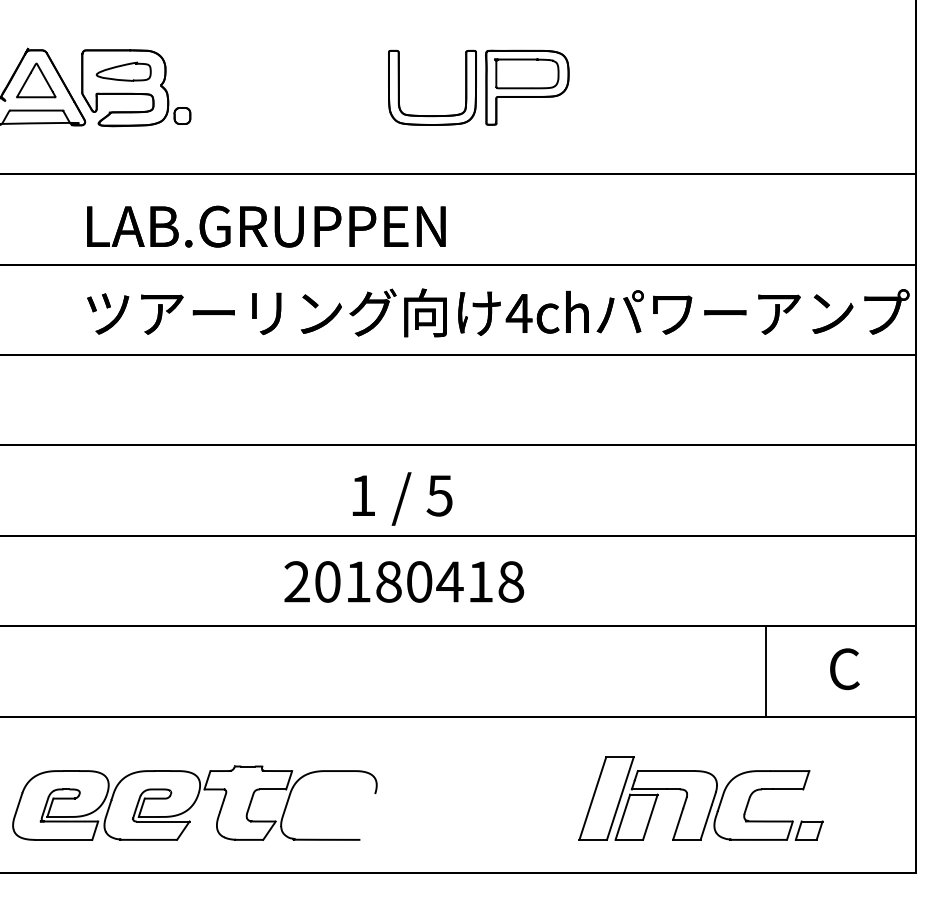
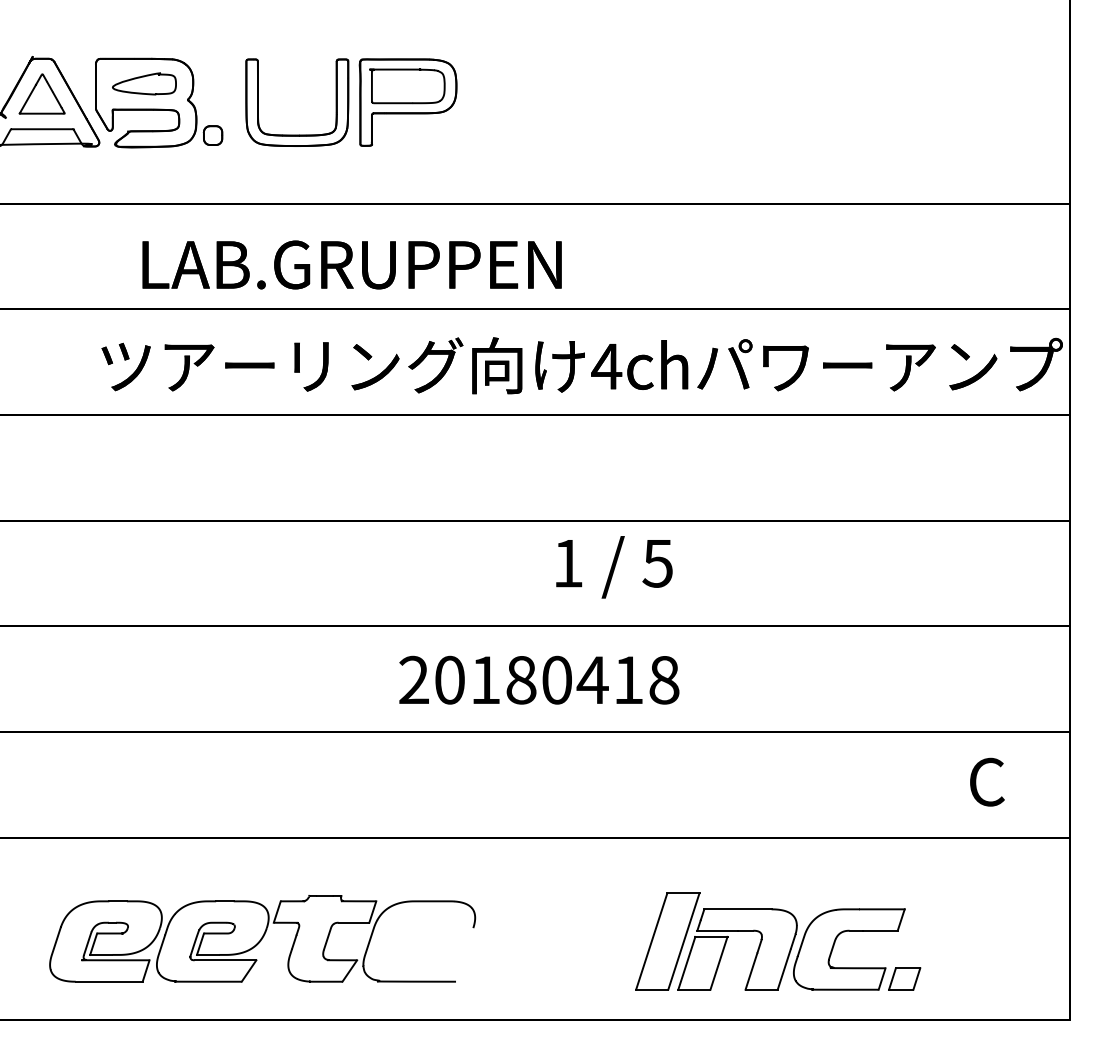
part: (478, 87) -> (351, 102), moved
text: (265, 226) -> (351, 264), moved
text: (402, 499) -> (614, 567), moved
text: (404, 581) -> (539, 679), moved
line: (766, 671) -> (895, 784), removed
part: (701, 798) -> (778, 941), moved
part: (194, 802) -> (262, 938), moved

